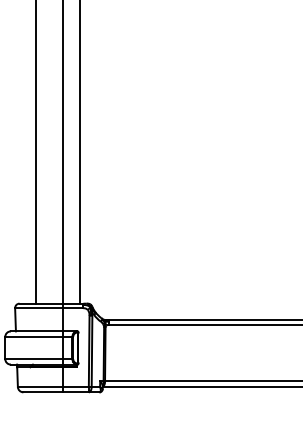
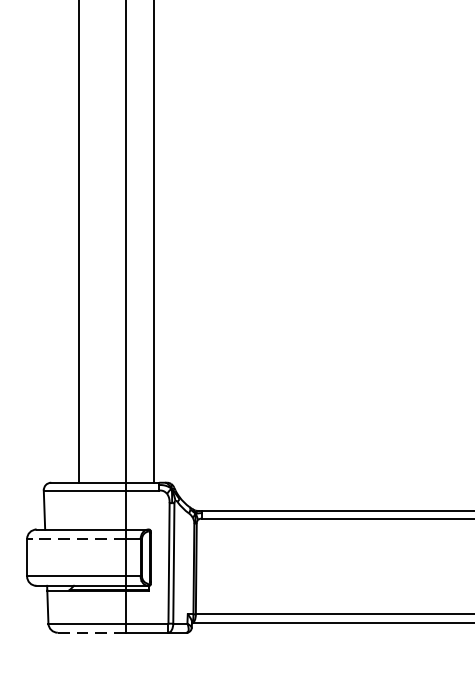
line: (33, 336) -> (74, 538), solid -> dashed
line: (42, 392) -> (90, 632), solid -> dashed

